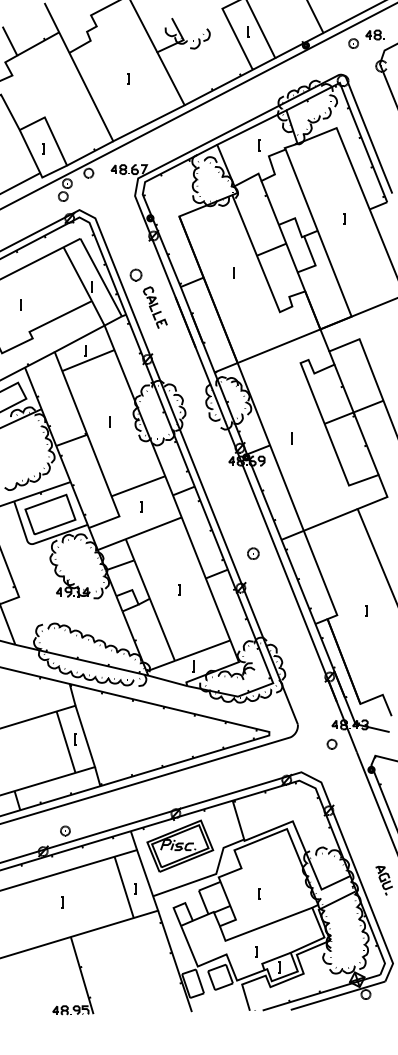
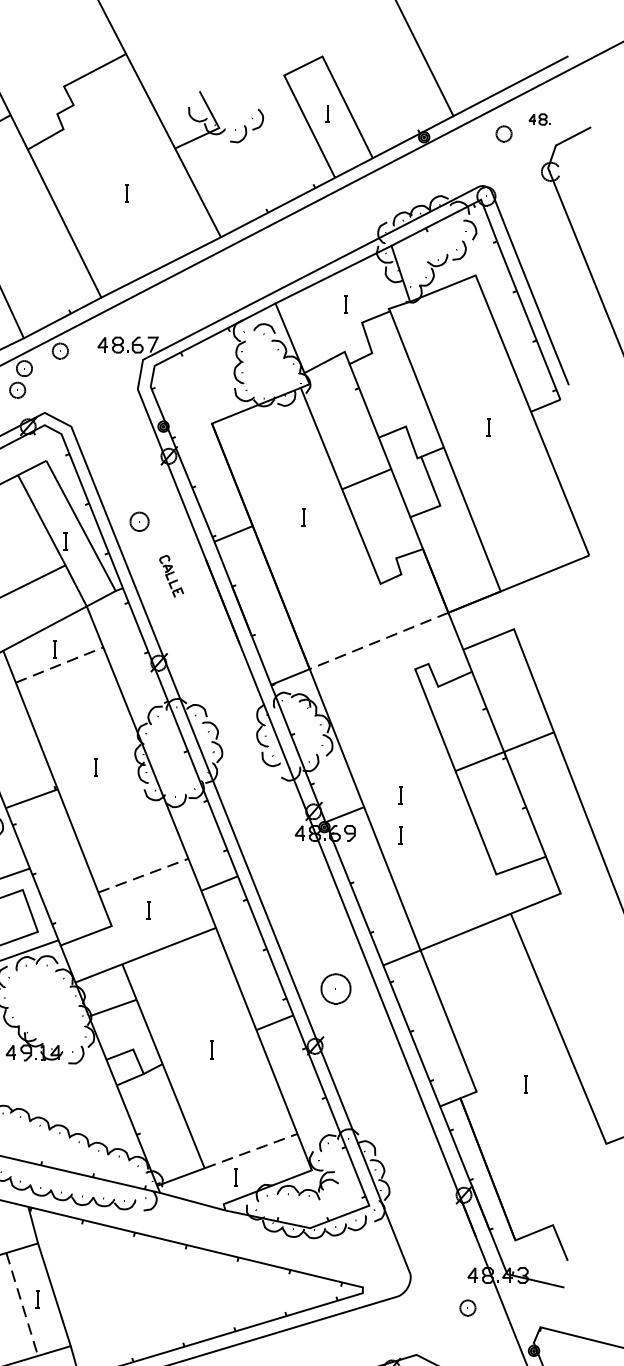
part: (374, 34) -> (539, 118), size x0.7
part: (154, 307) -> (170, 576), size x0.6
line: (279, 346) -> (379, 641), solid -> dashed
line: (87, 360) -> (58, 664), solid -> dashed
line: (291, 462) -> (399, 835), added
line: (137, 486) -> (141, 876), solid -> dashed
part: (253, 553) -> (336, 988), size x1.6
line: (202, 650) -> (250, 1150), solid -> dashed
line: (66, 742) -> (22, 1304), solid -> dashed

